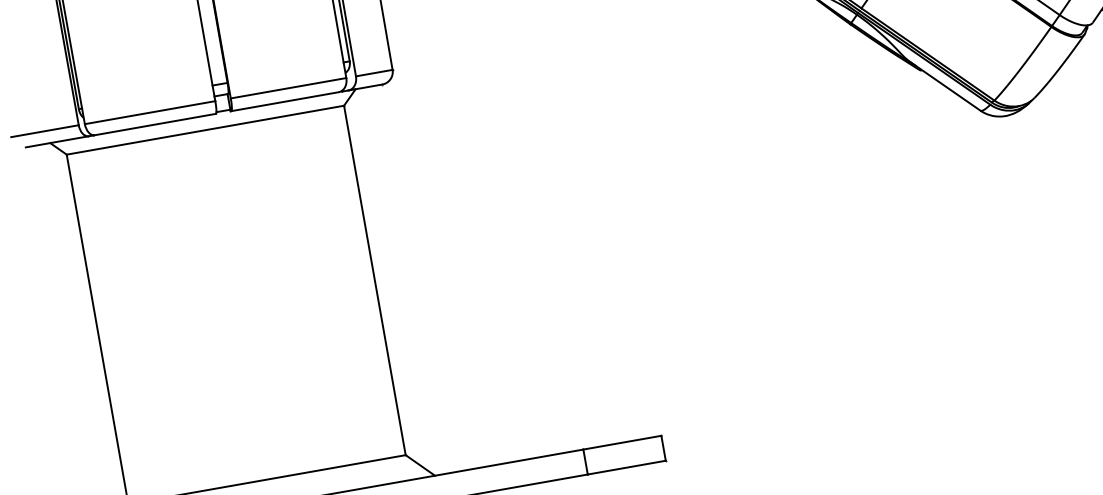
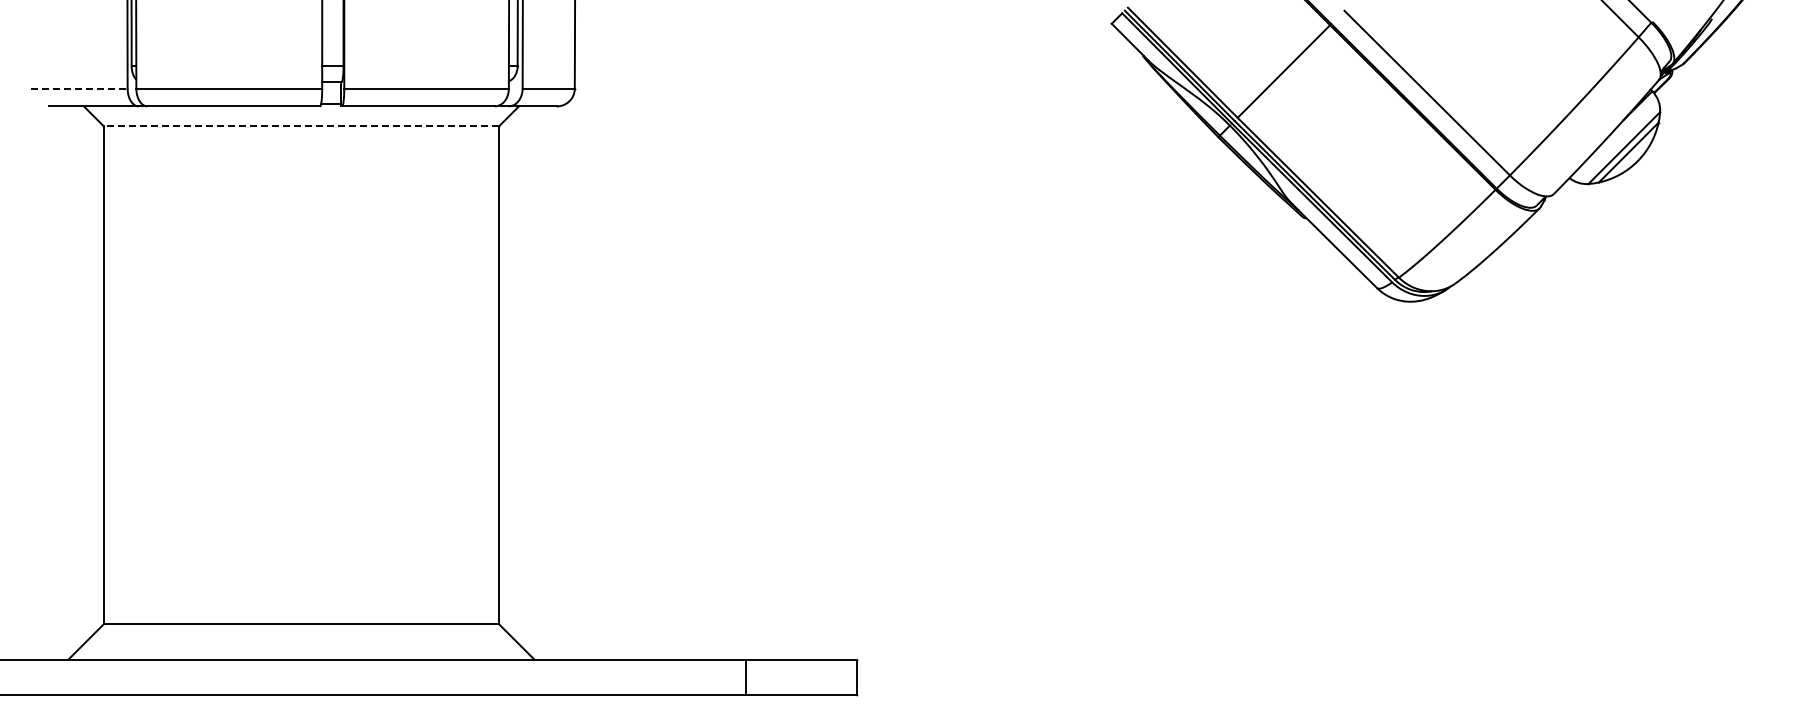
line: (45, 130) -> (80, 88), solid -> dashed
line: (205, 130) -> (301, 126), solid -> dashed

